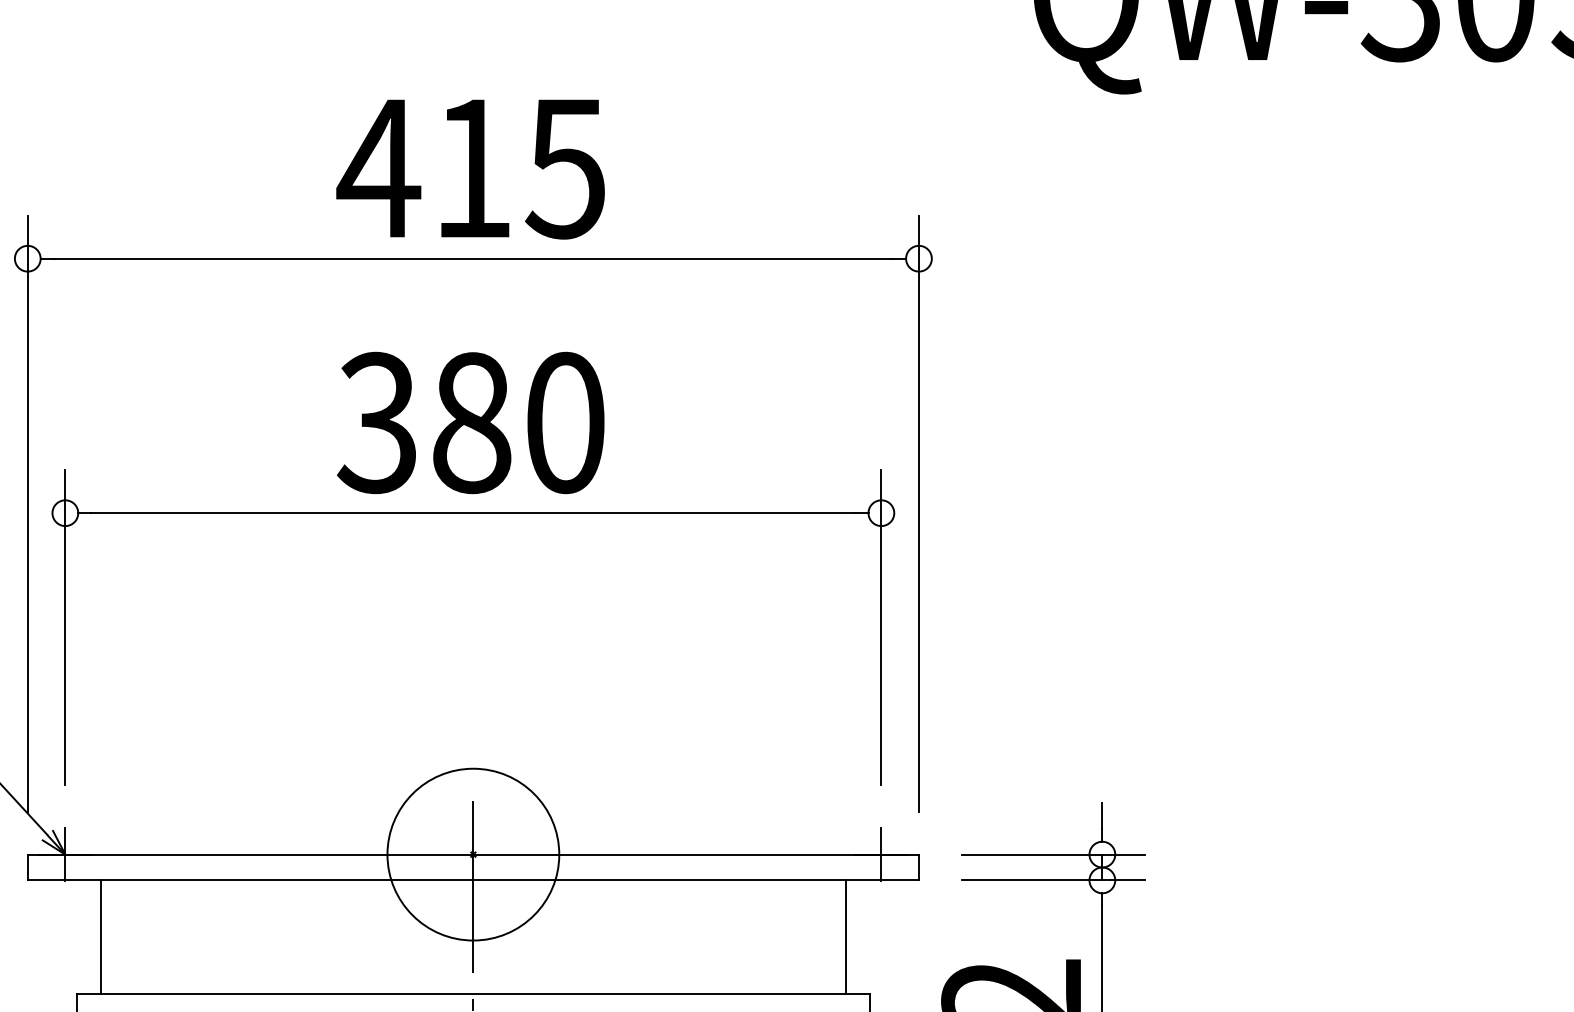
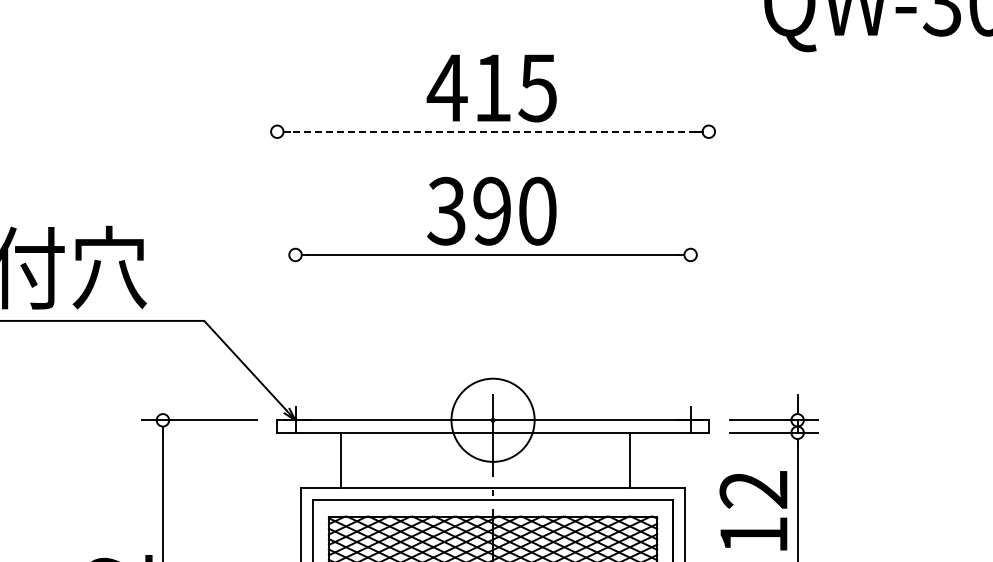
line: (472, 258) -> (492, 131), solid -> dashed
text: (472, 421) -> (492, 210), 380 -> 390
line: (28, 512) -> (277, 254), removed
line: (918, 512) -> (708, 254), removed
line: (65, 627) -> (295, 310), removed
line: (881, 627) -> (690, 310), removed
line: (100, 935) -> (340, 459), moved
line: (846, 935) -> (630, 459), moved

